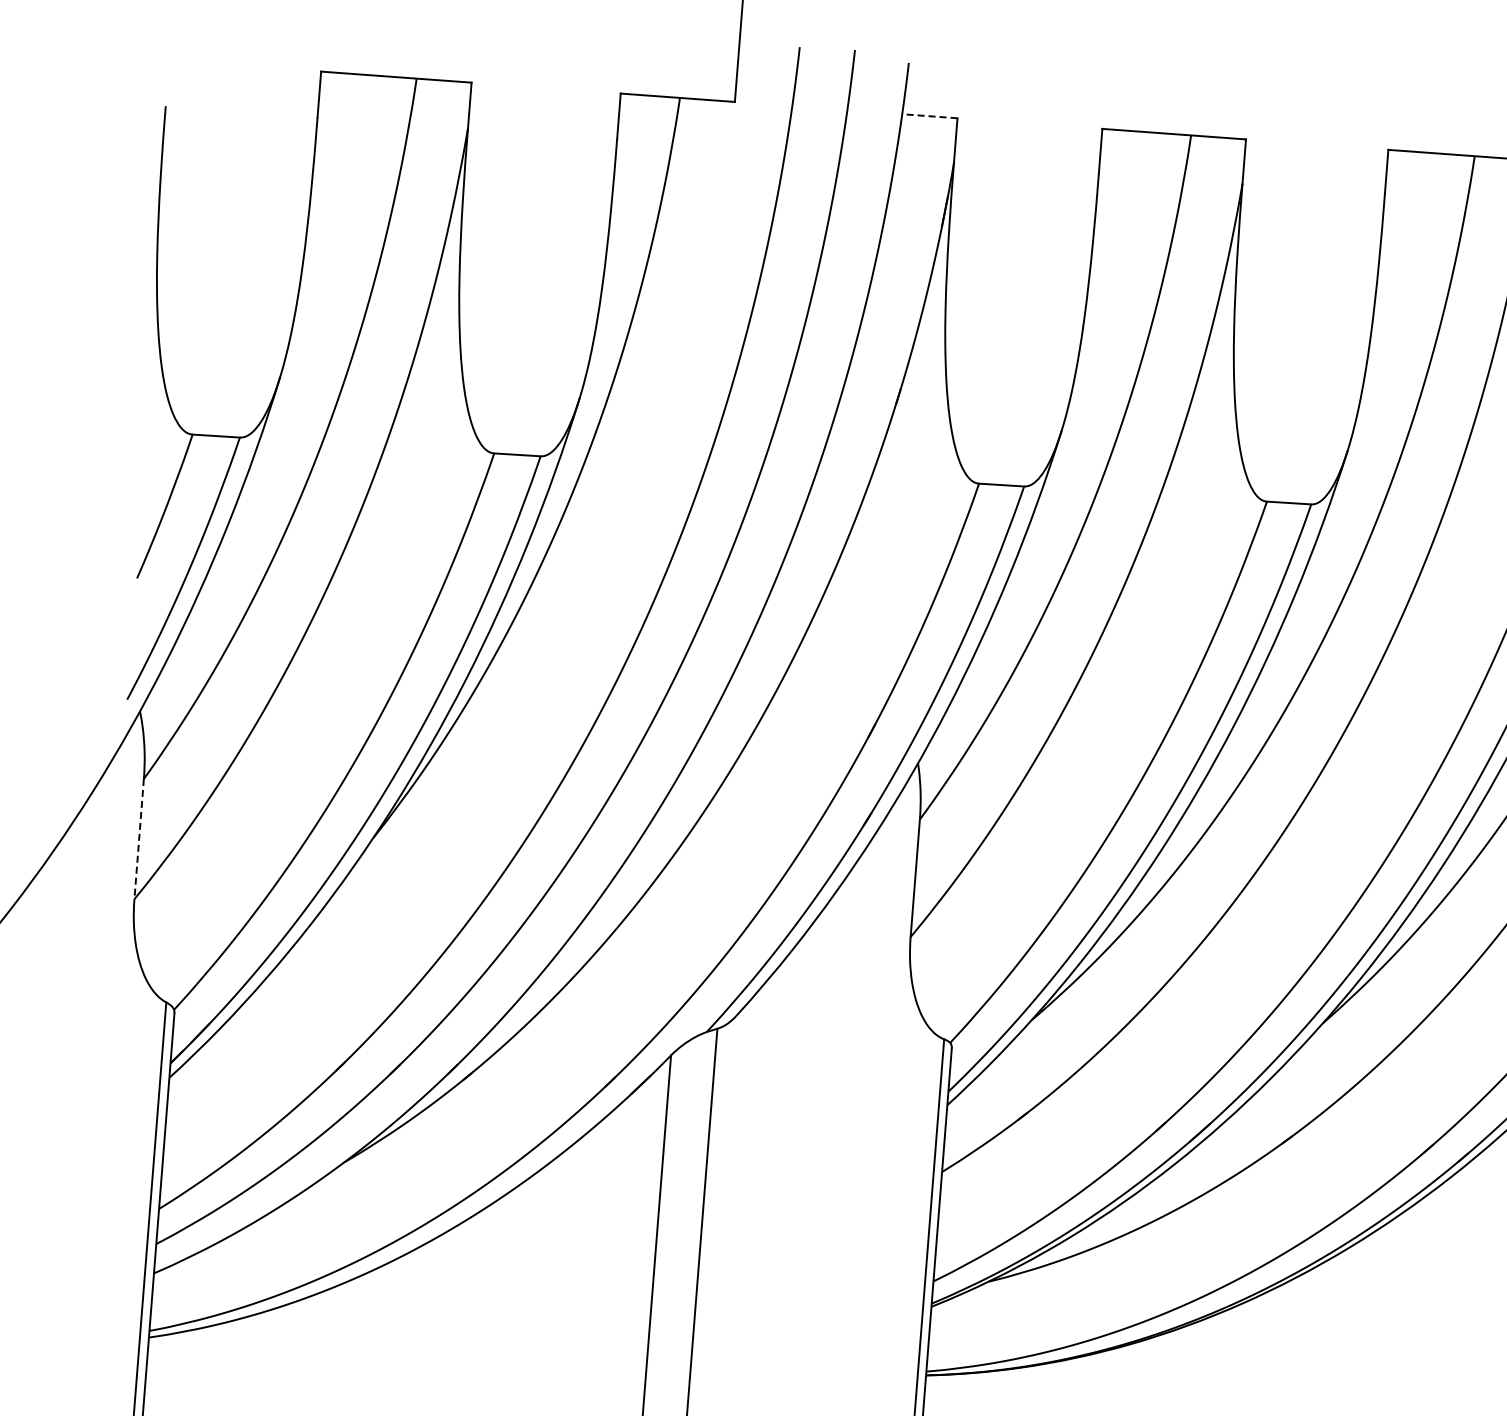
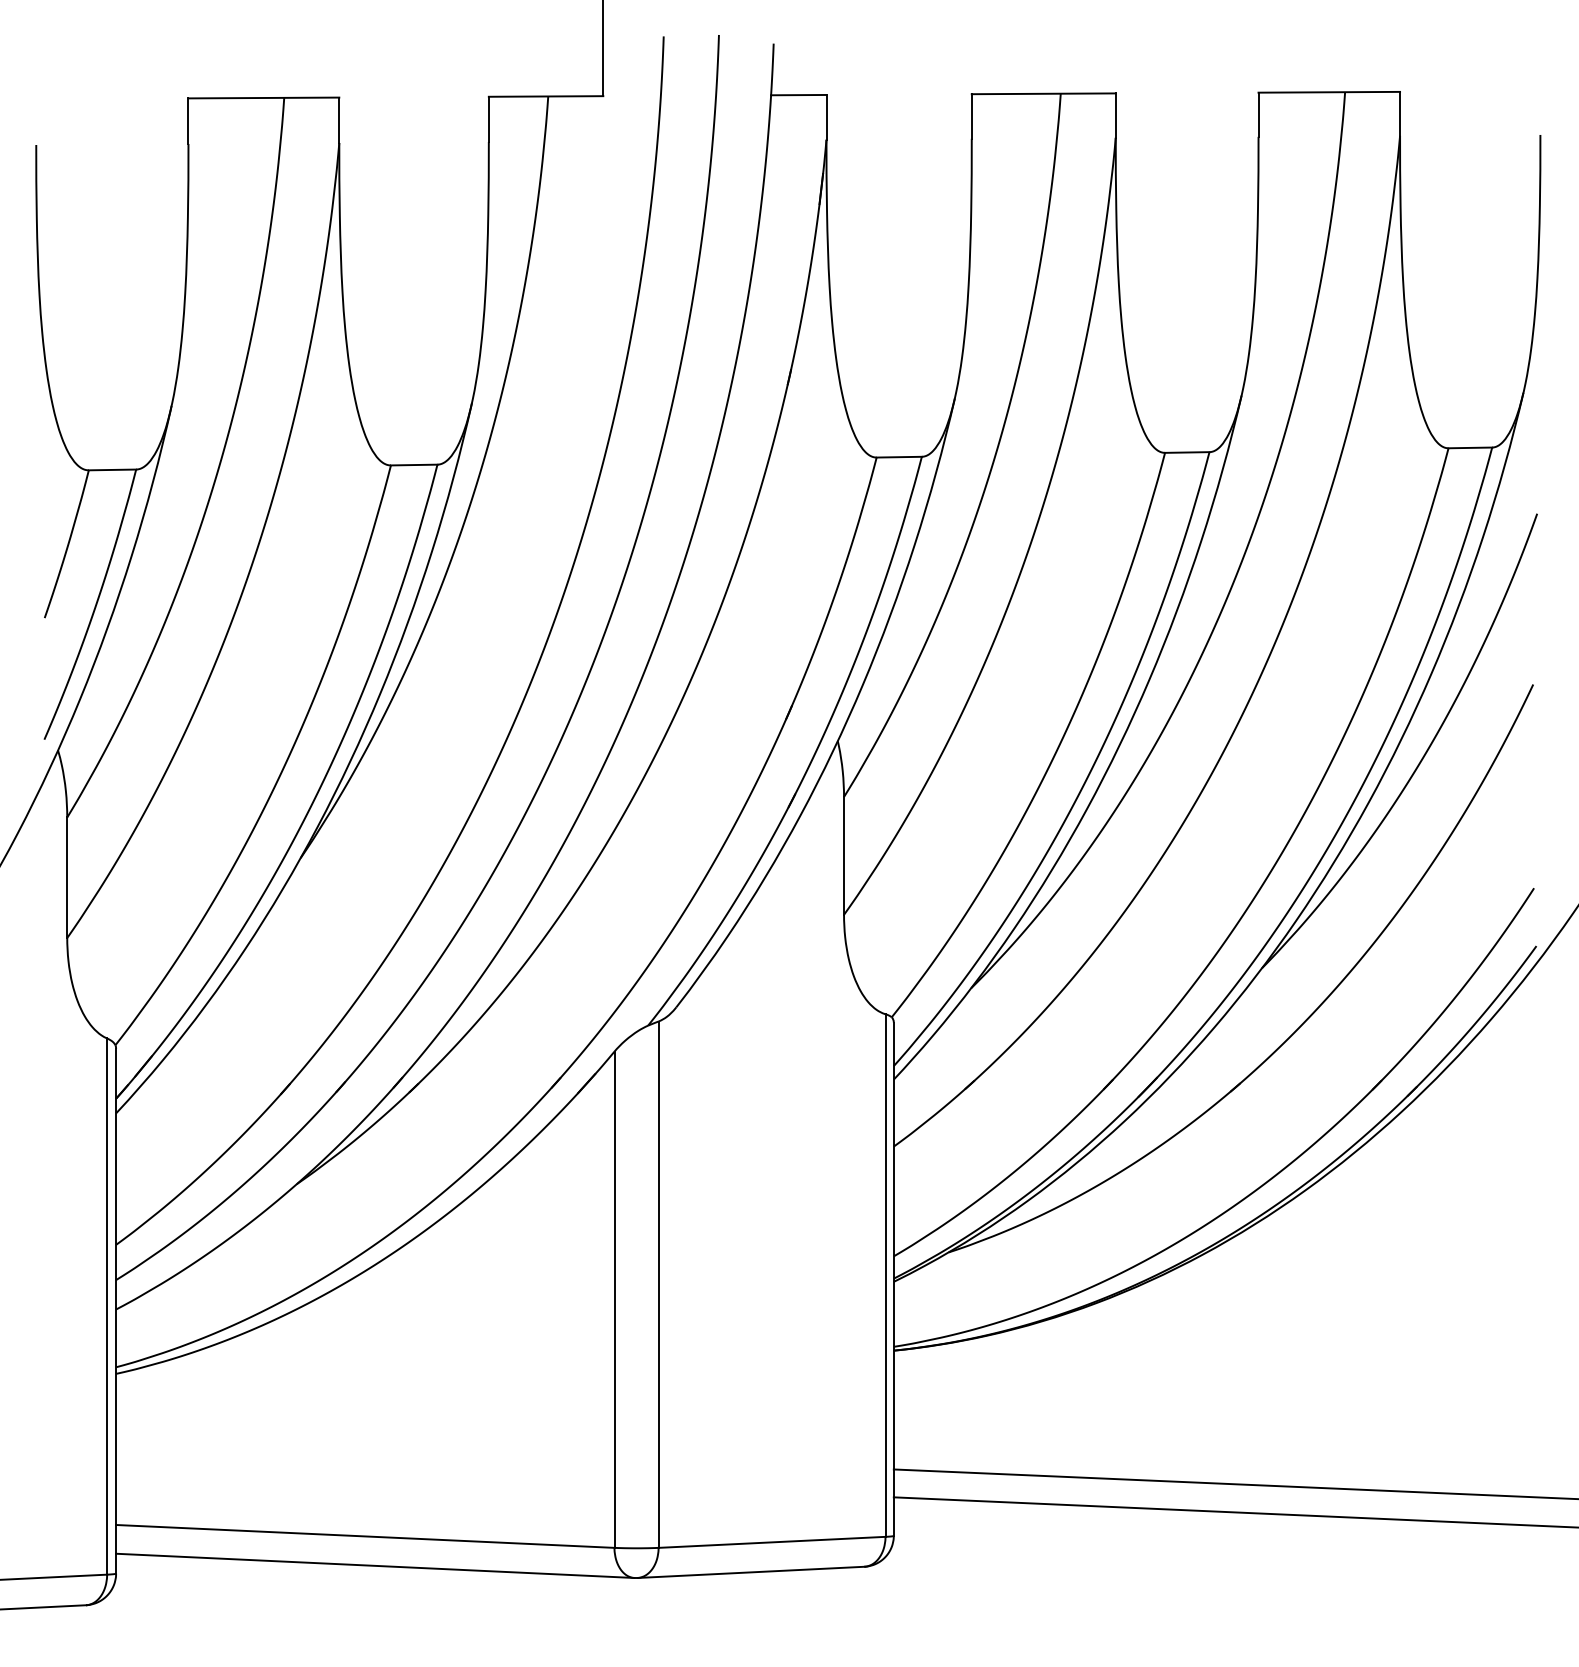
line: (929, 116) -> (798, 95), dashed -> solid
line: (139, 839) -> (67, 878), dashed -> solid

